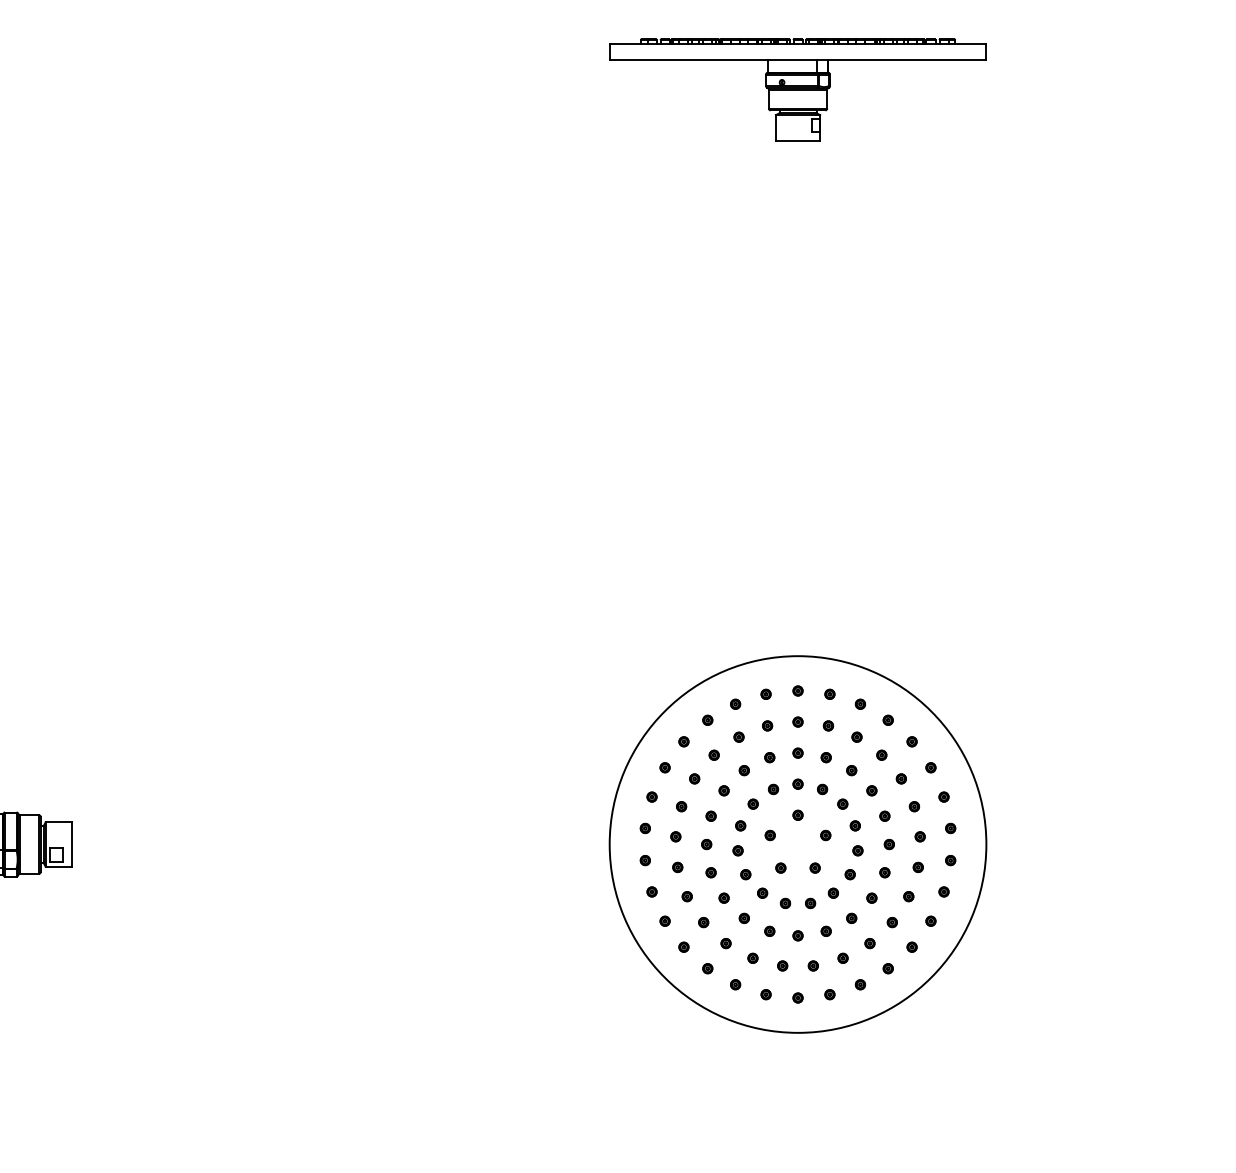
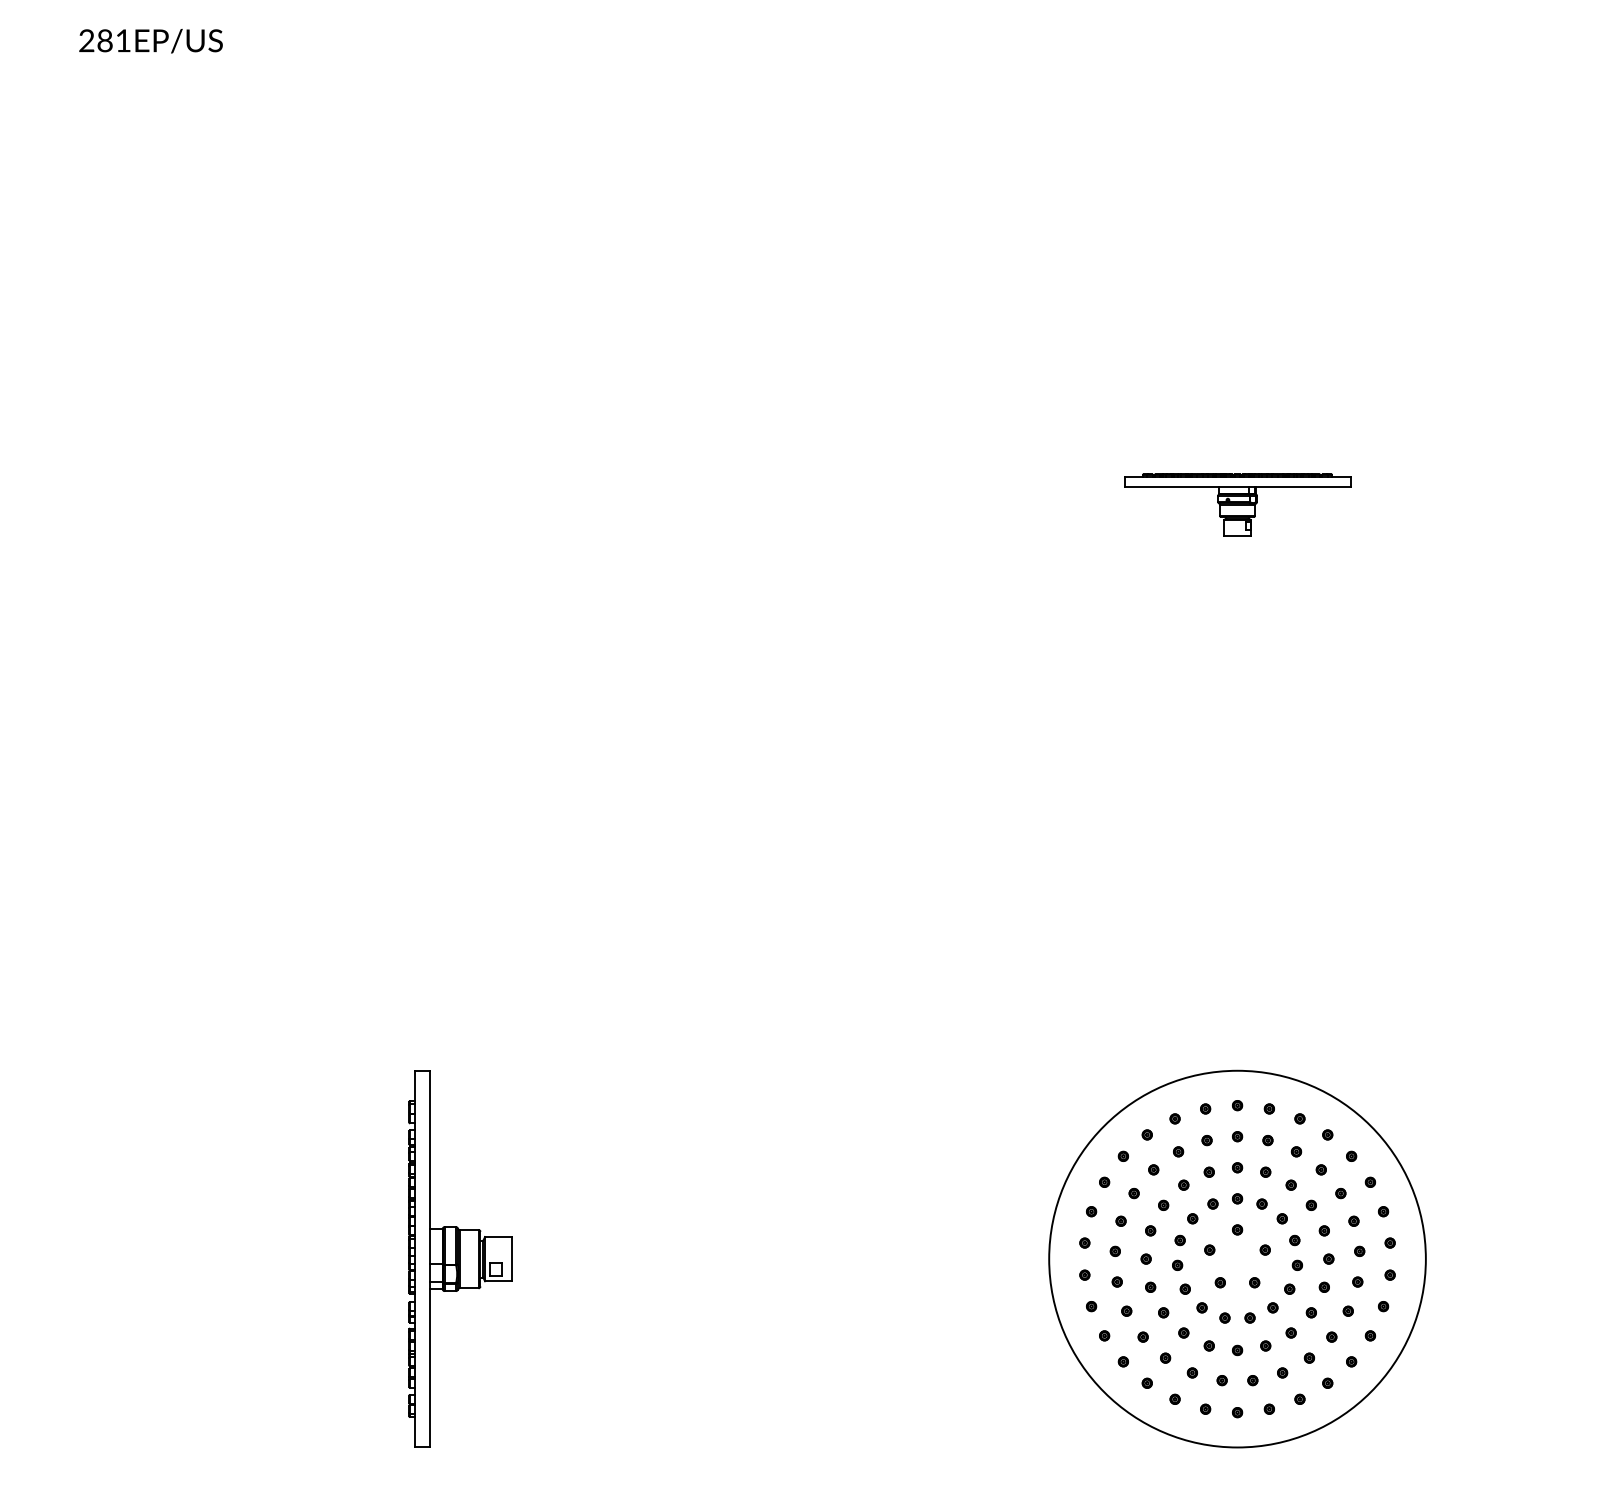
part: (798, 89) -> (1237, 504), size x0.6

